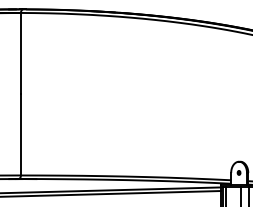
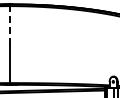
line: (19, 51) -> (9, 24), solid -> dashed

